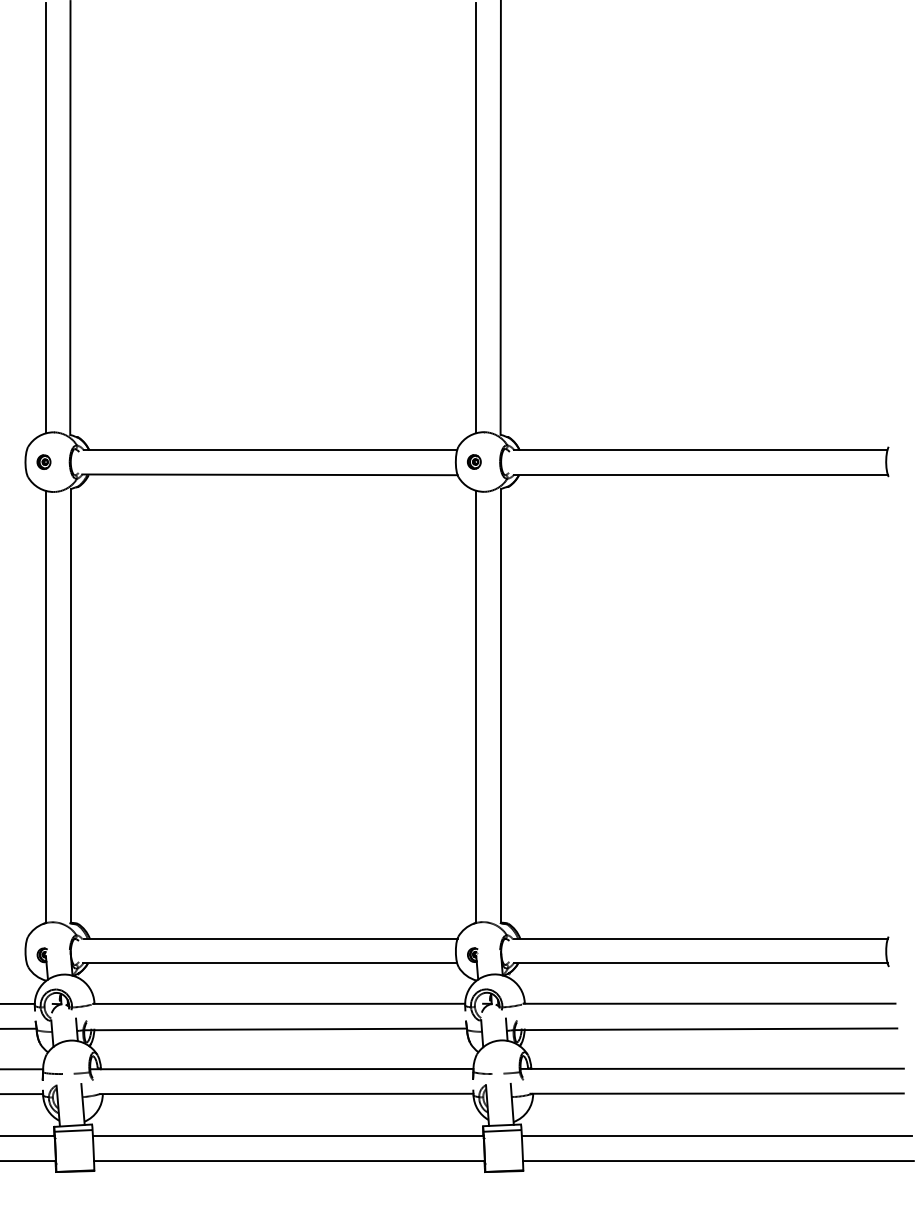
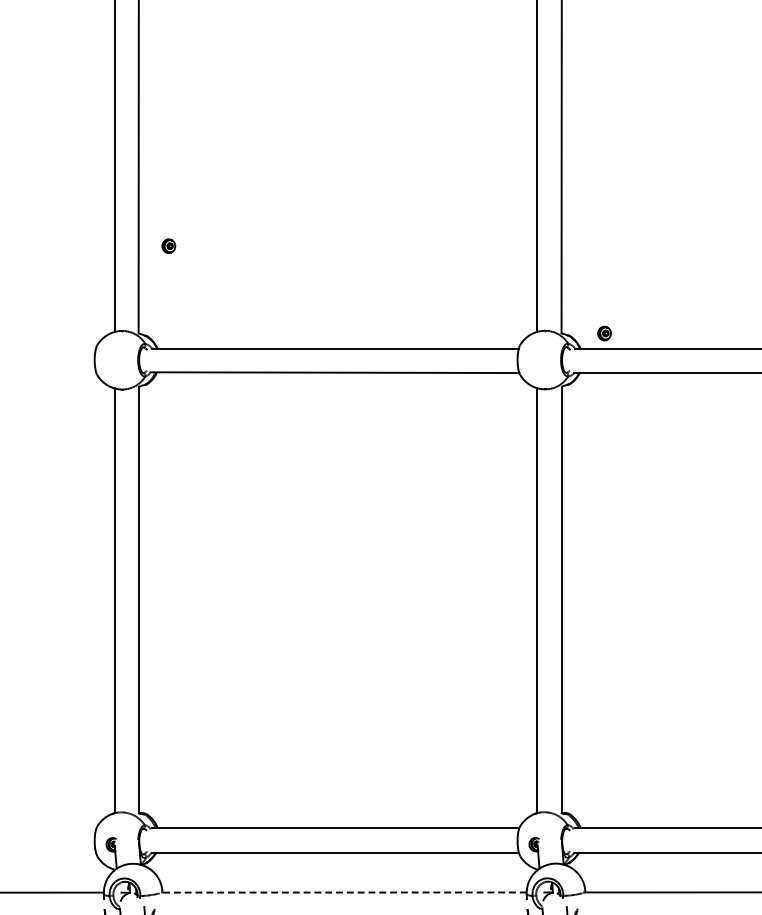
part: (43, 461) -> (168, 245), moved
part: (474, 461) -> (604, 333), moved
line: (279, 1003) -> (344, 892), solid -> dashed

